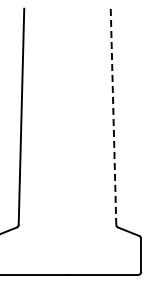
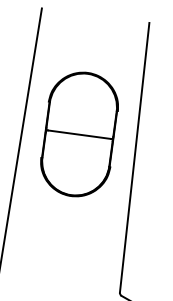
part: (67, 103) -> (79, 133), added
line: (113, 116) -> (134, 157), dashed -> solid

